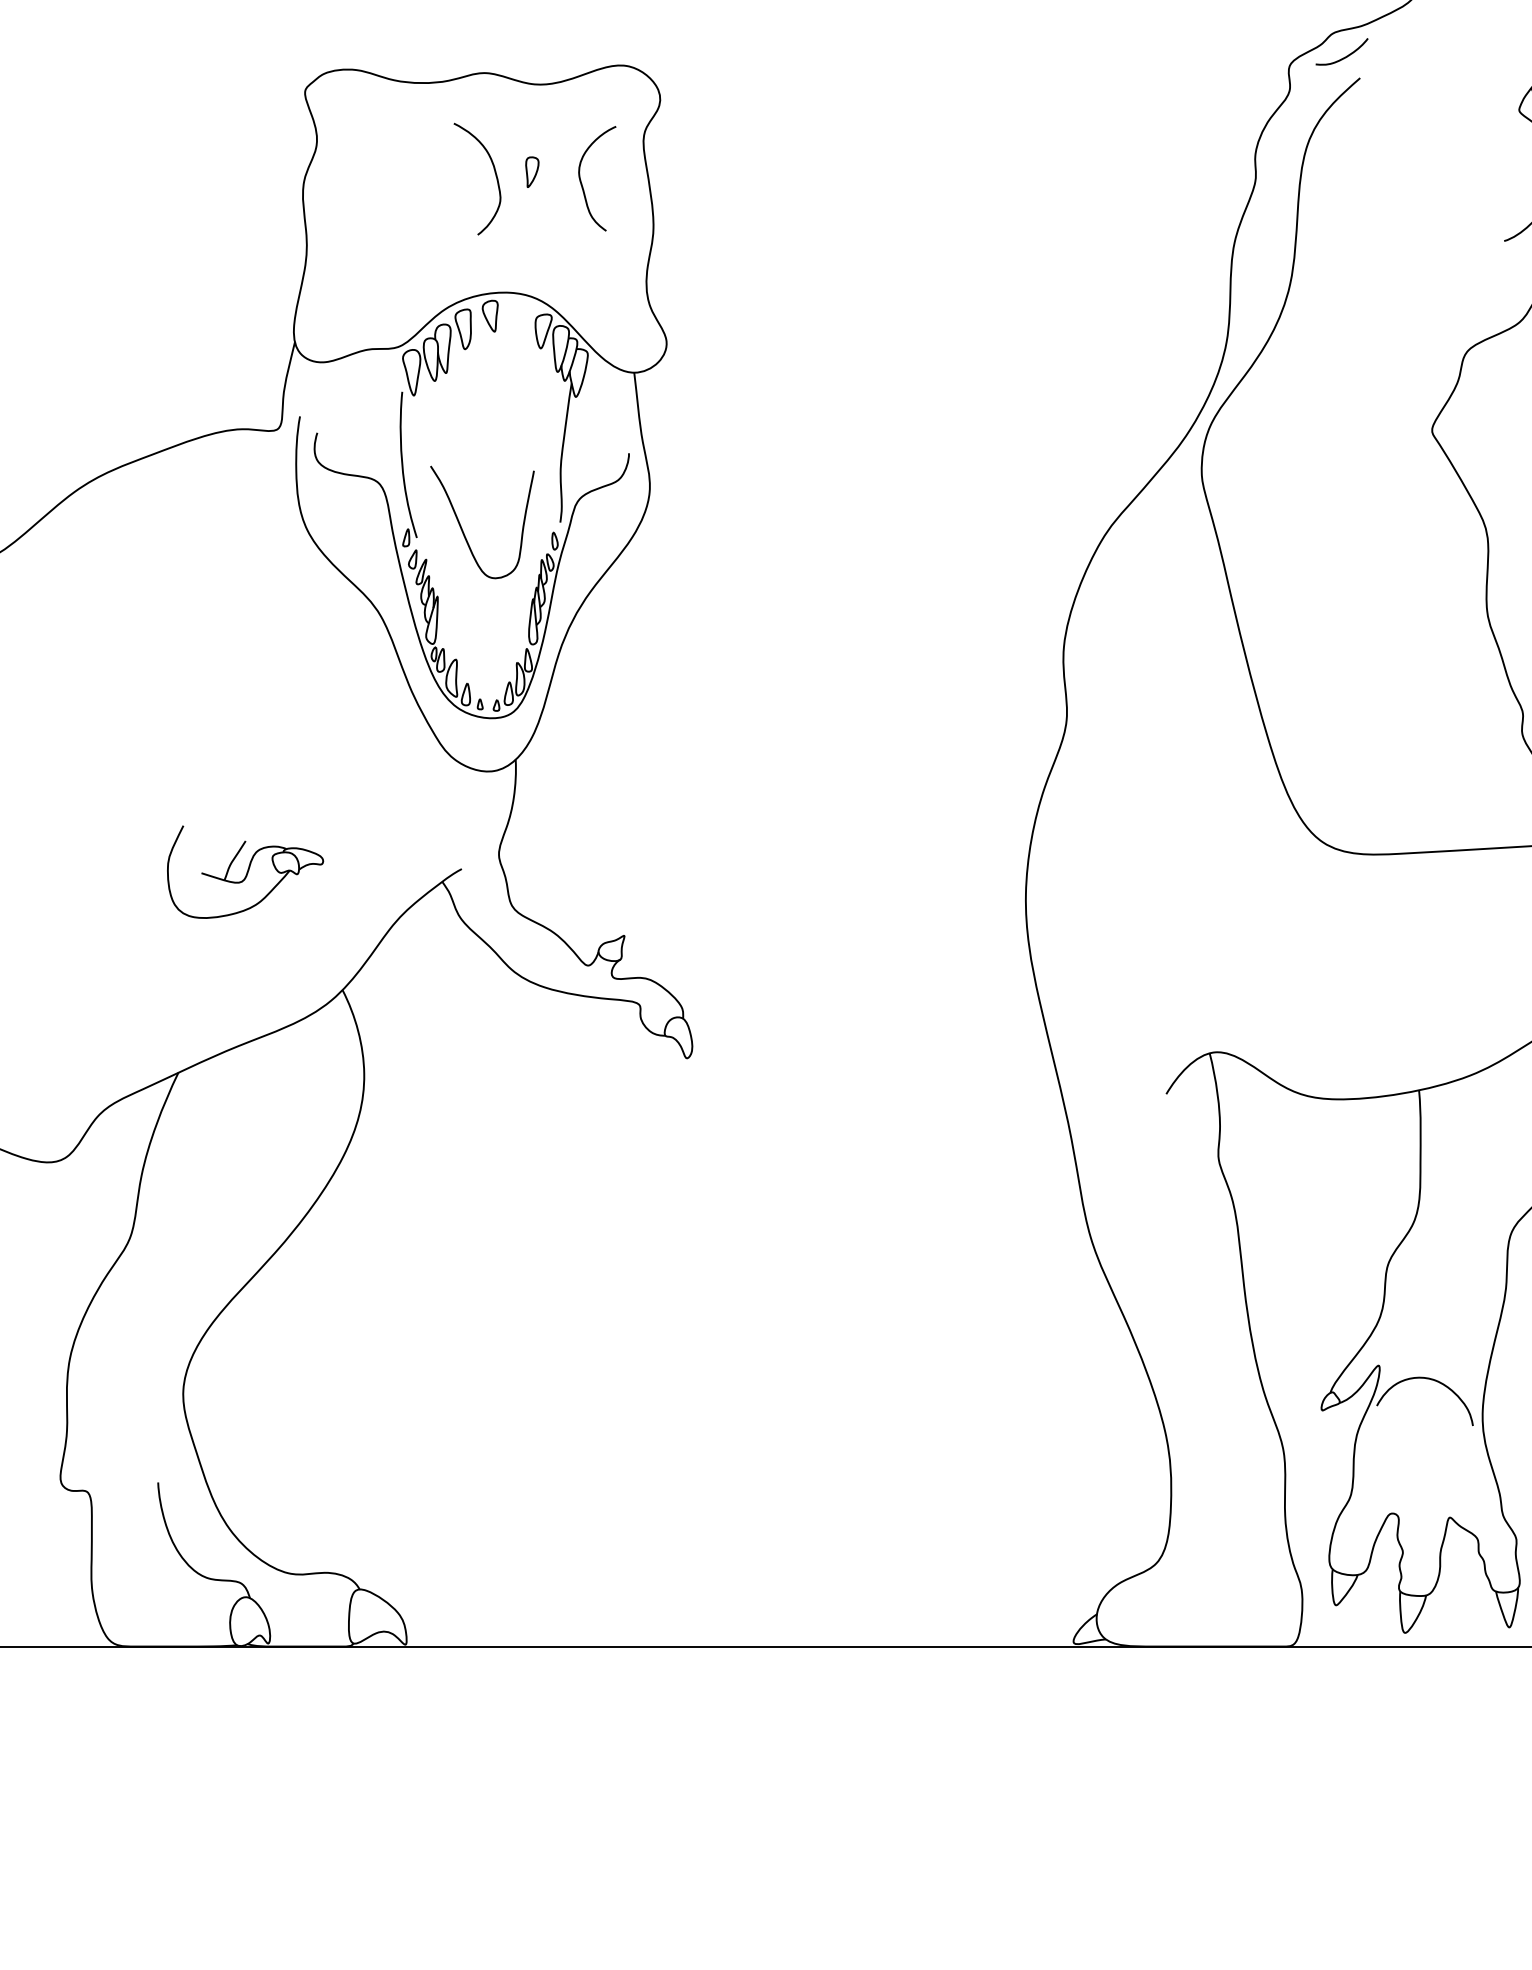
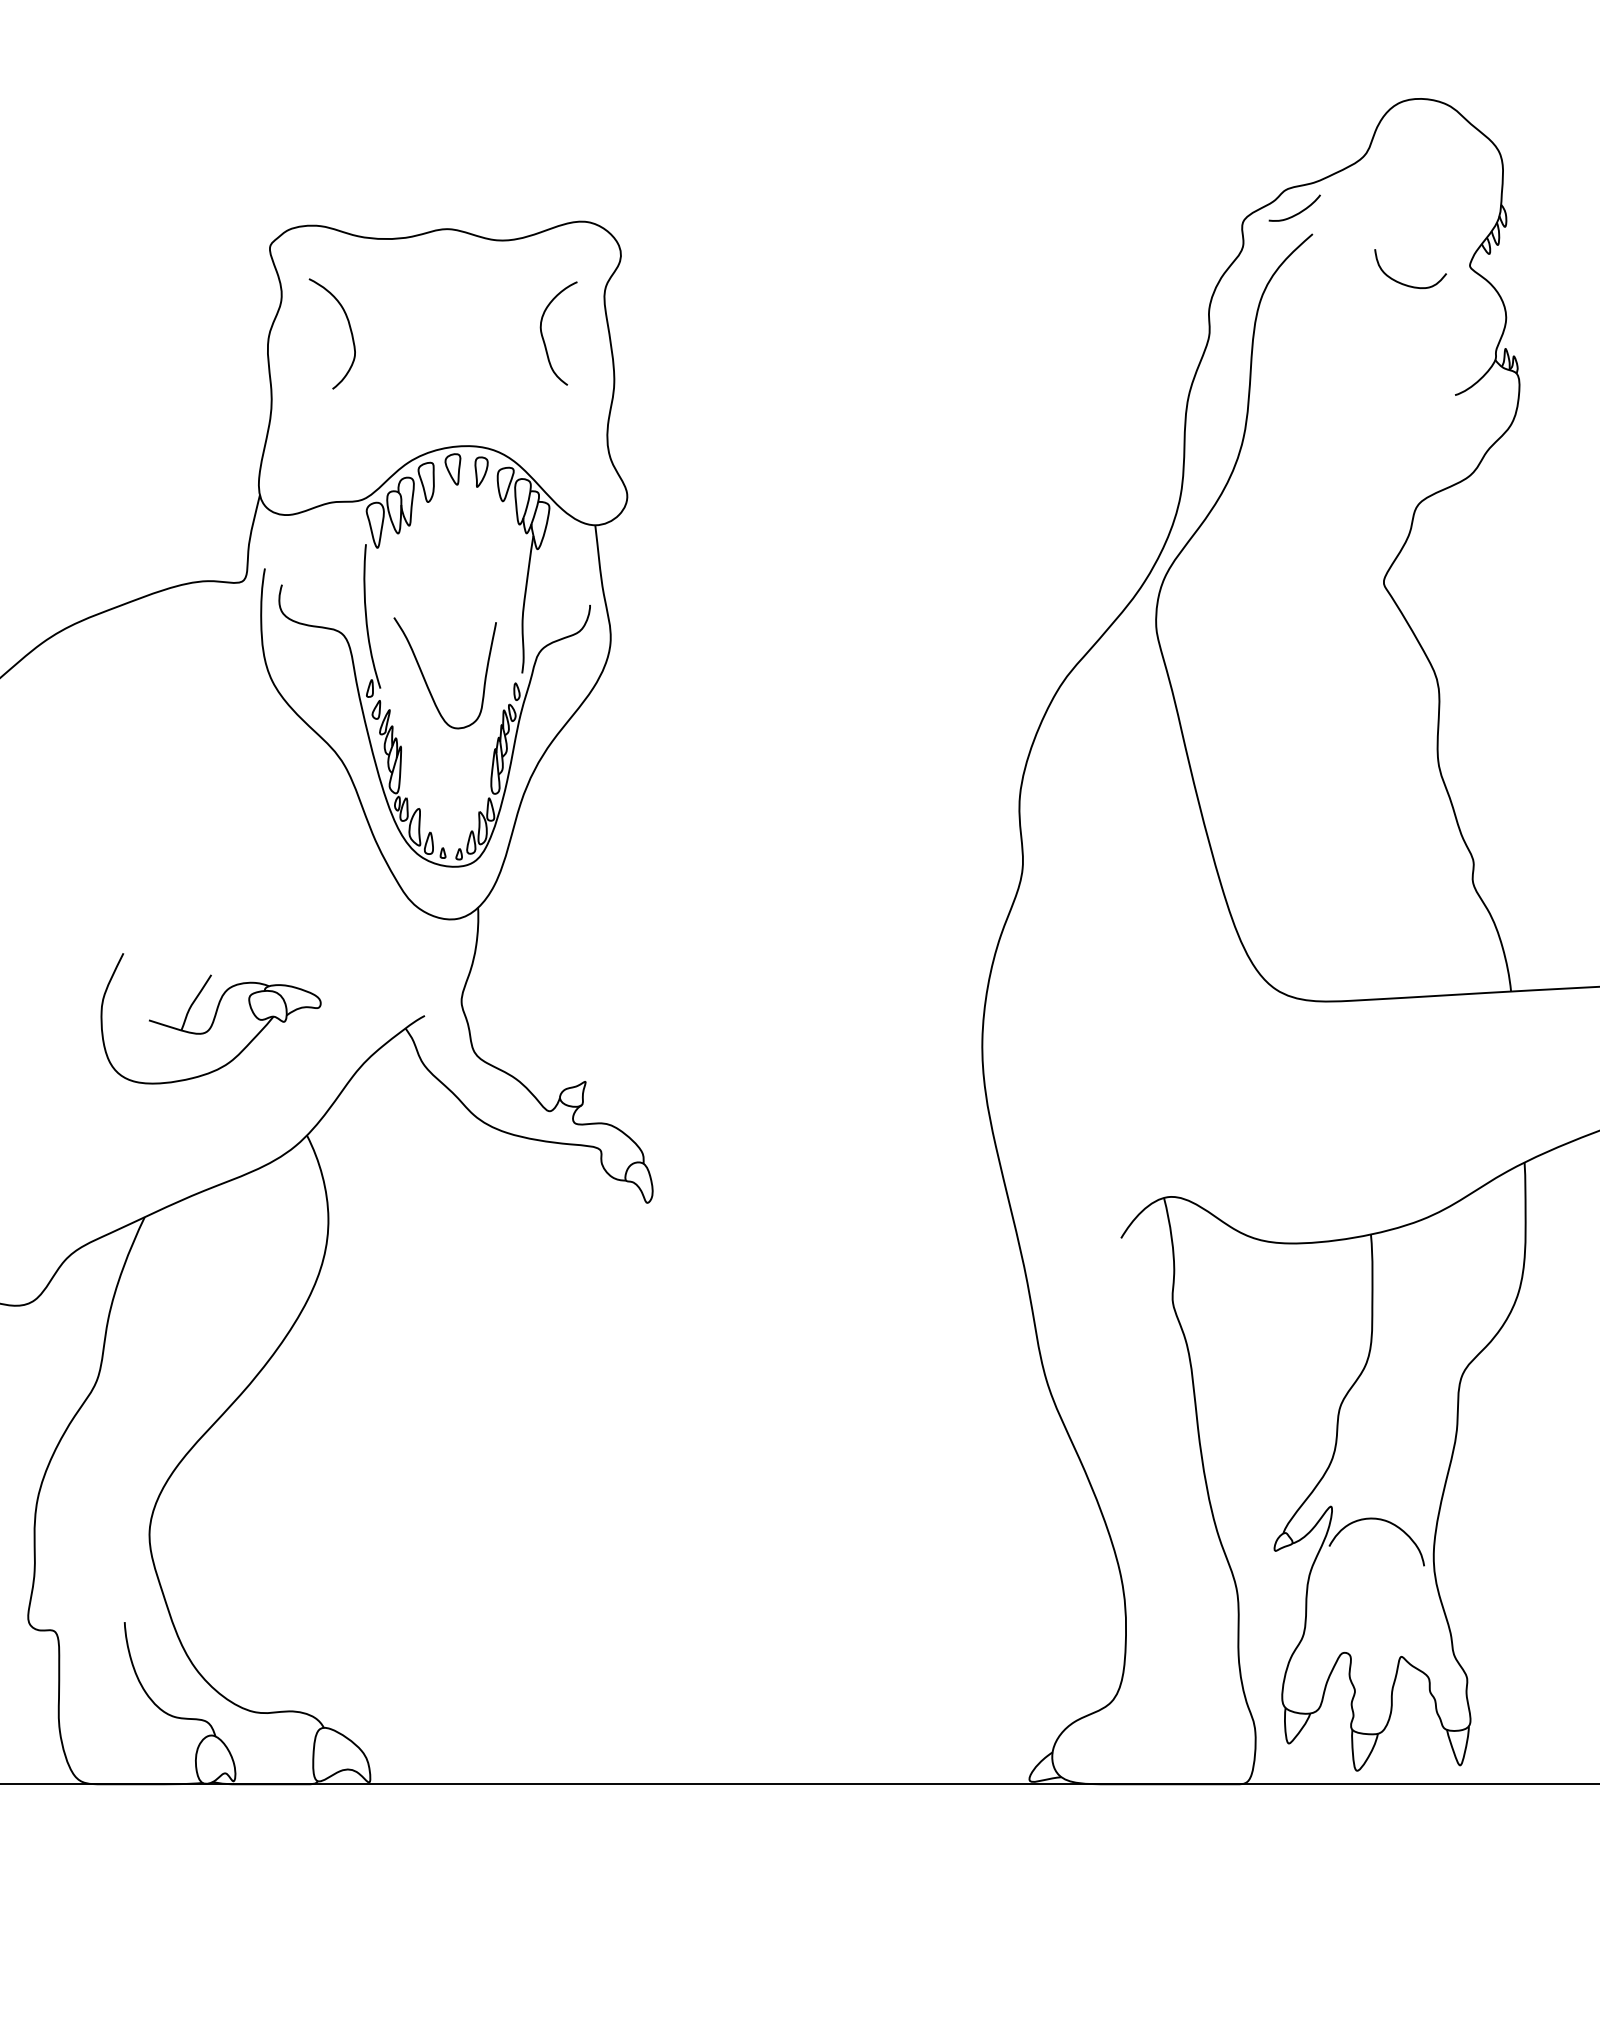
curve: (1453, 128) -> (1404, 283), added
part: (532, 171) -> (481, 471), moved
curve: (494, 174) -> (349, 329), moved
part: (244, 871) -> (210, 1018), size x1.43

